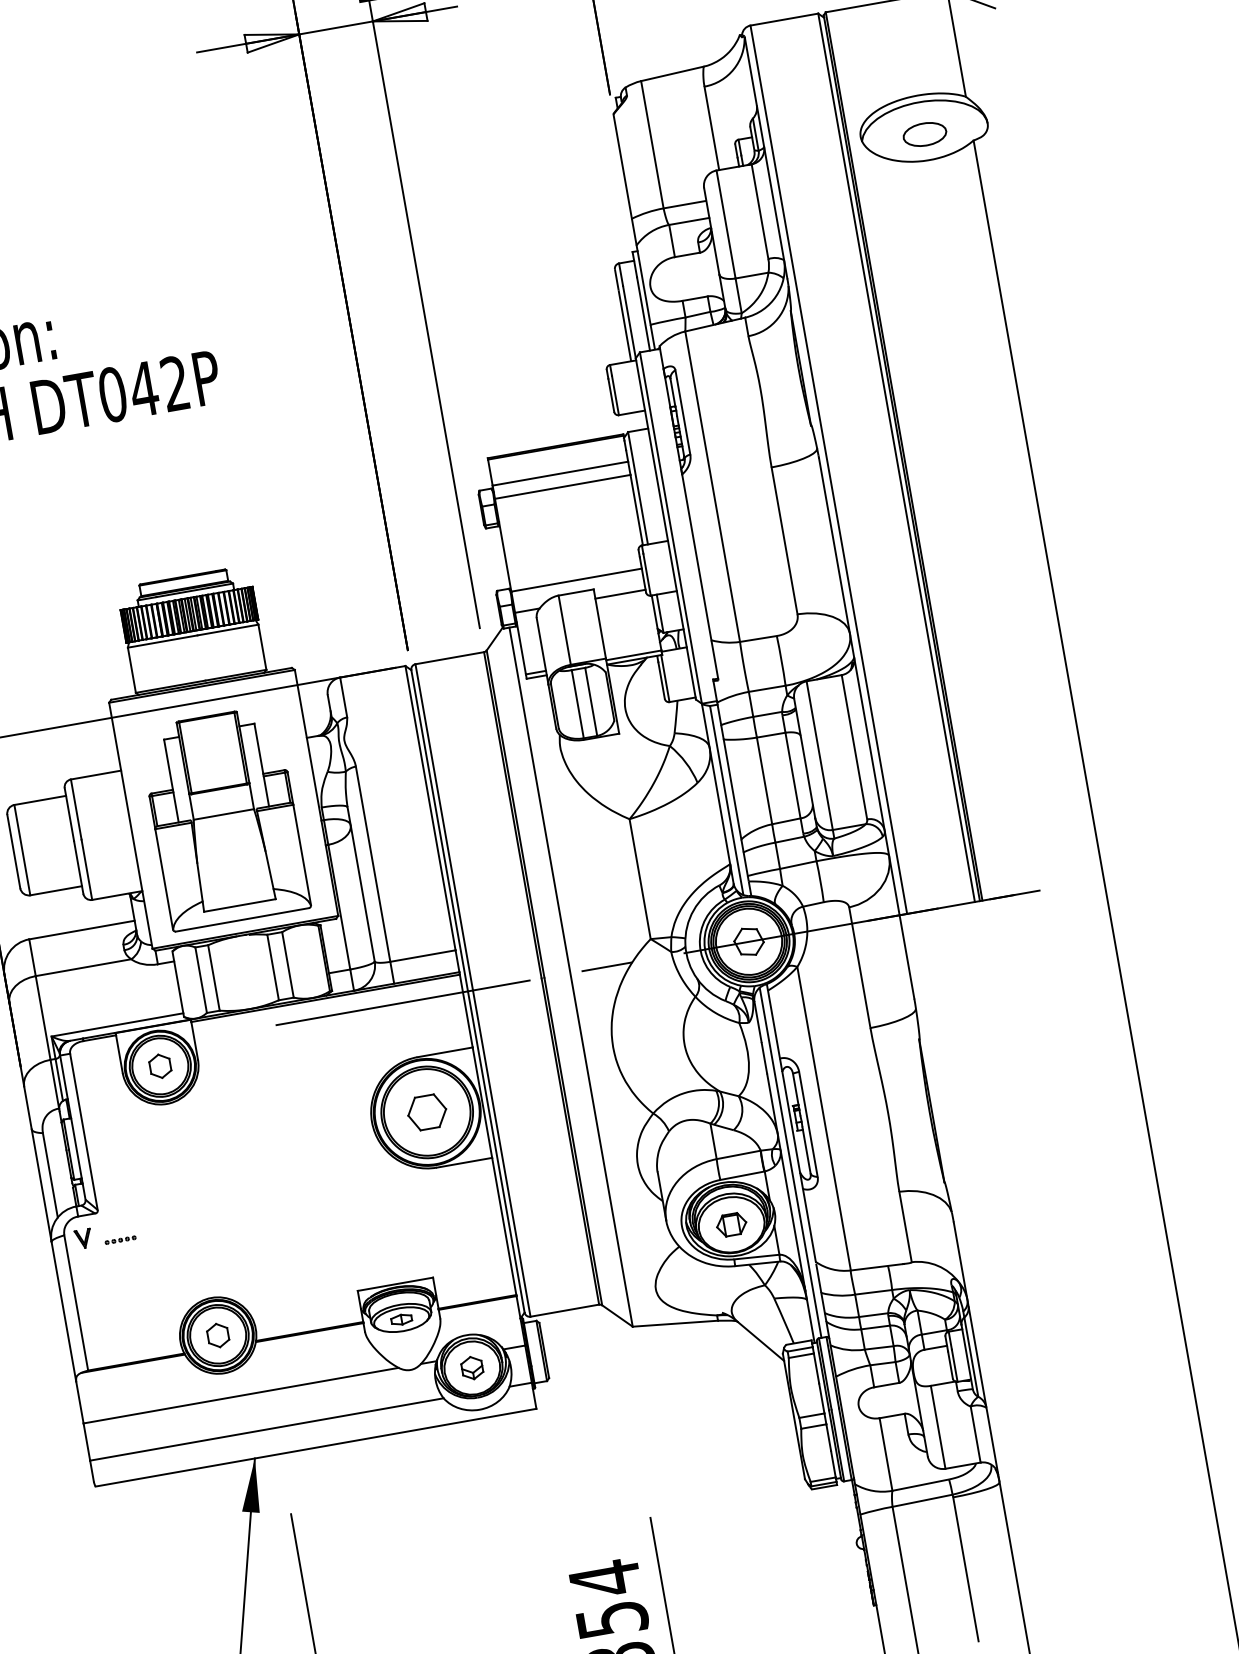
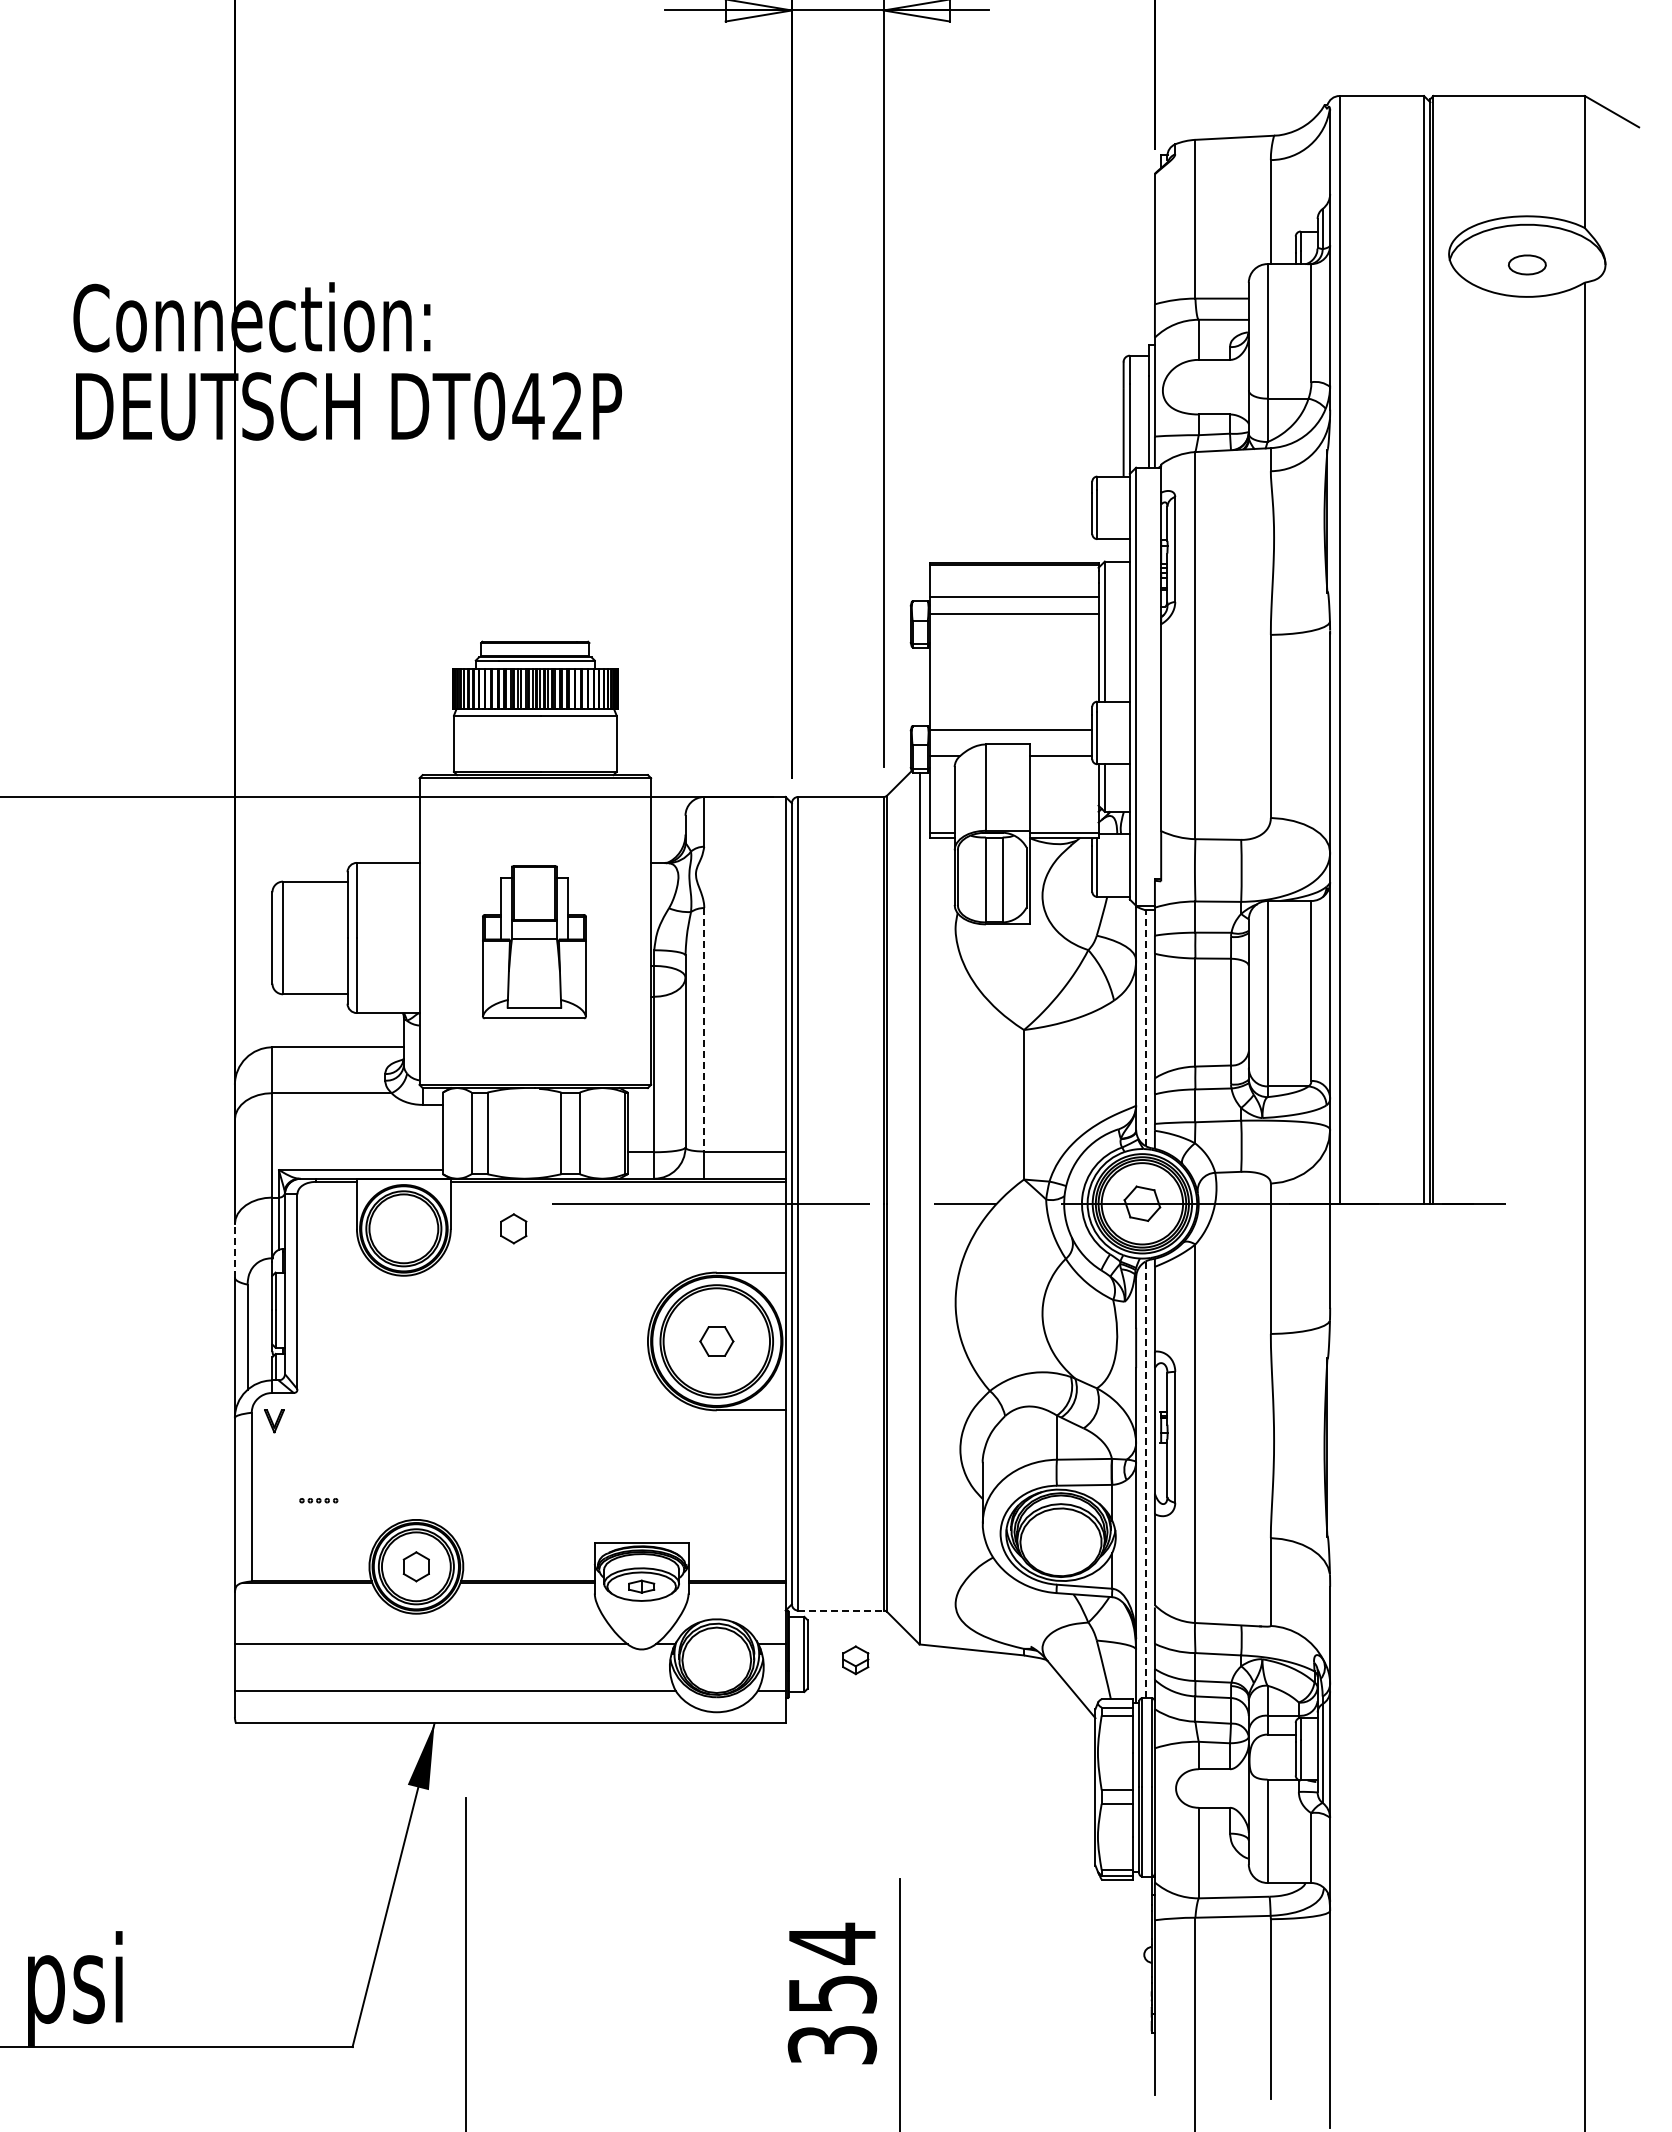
part: (925, 134) -> (1527, 264), size x0.7
line: (726, 800) -> (1145, 1028), solid -> dashed
part: (224, 817) -> (534, 941), size x0.6
line: (373, 863) -> (704, 1029), solid -> dashed
part: (160, 1066) -> (513, 1228), moved
line: (27, 1107) -> (234, 1250), solid -> dashed
part: (426, 1112) -> (716, 1341), size x0.7
line: (790, 1162) -> (1145, 1479), solid -> dashed
part: (731, 1225) -> (1060, 1542), removed
part: (120, 1240) -> (318, 1500), moved
line: (564, 1310) -> (840, 1610), solid -> dashed
part: (472, 1368) -> (855, 1660), moved

